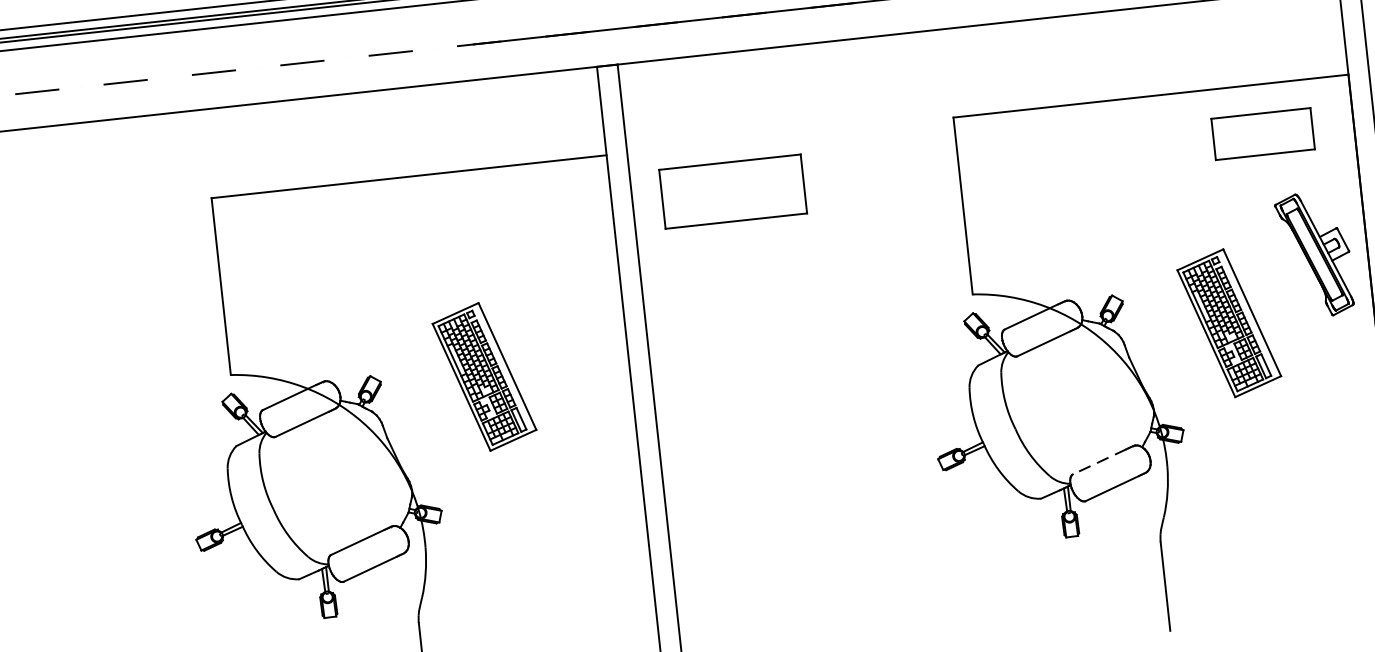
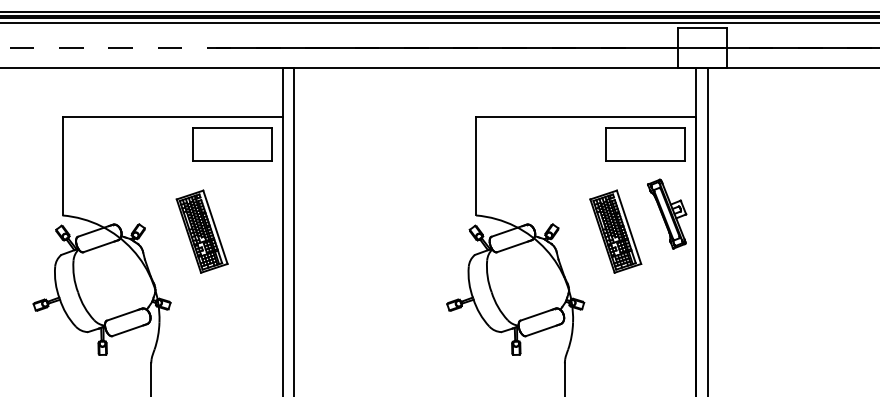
part: (1262, 134) -> (645, 144), size x1.43
part: (733, 191) -> (232, 144), moved
part: (1228, 322) -> (615, 231), moved
line: (1098, 462) -> (535, 315), dashed -> solid

